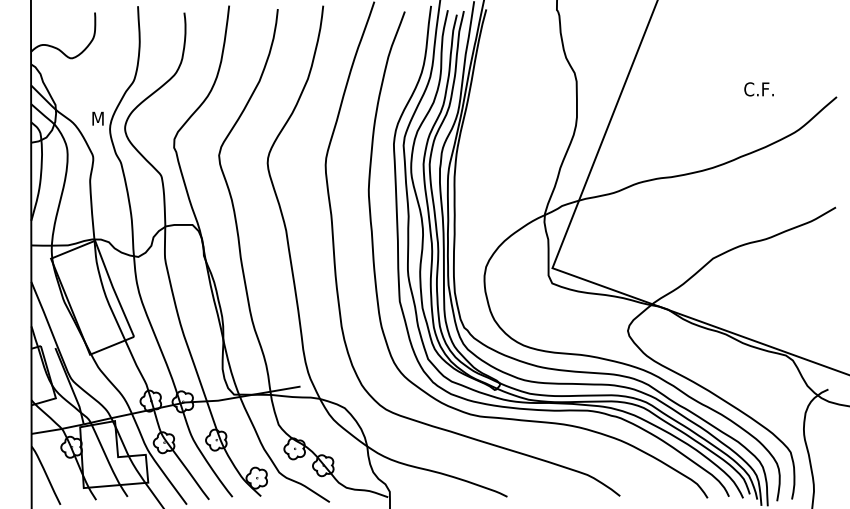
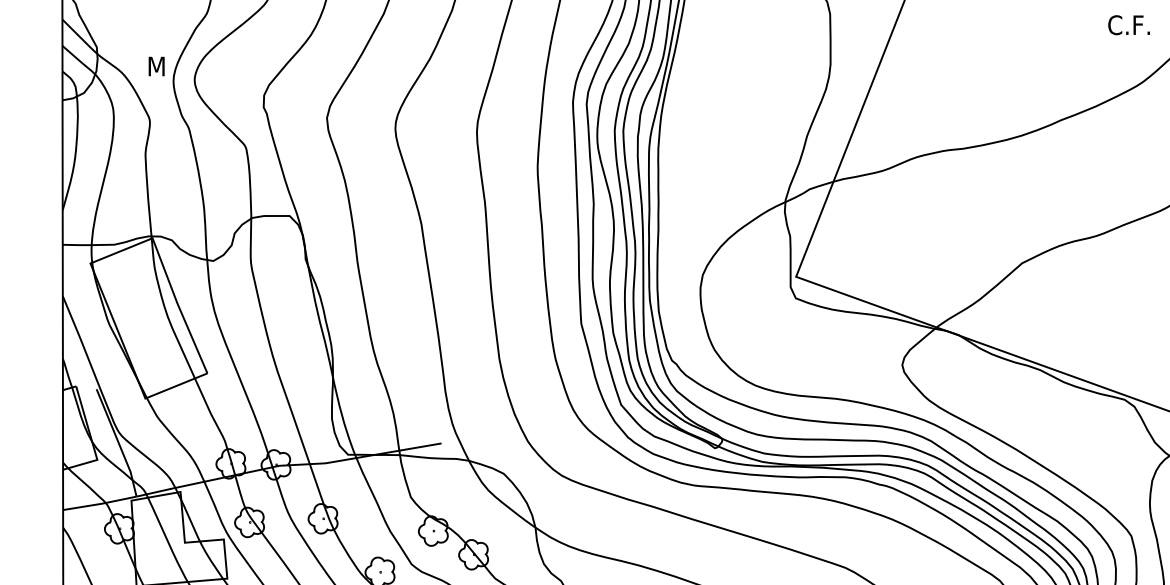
text: (758, 89) -> (1128, 25), moved

